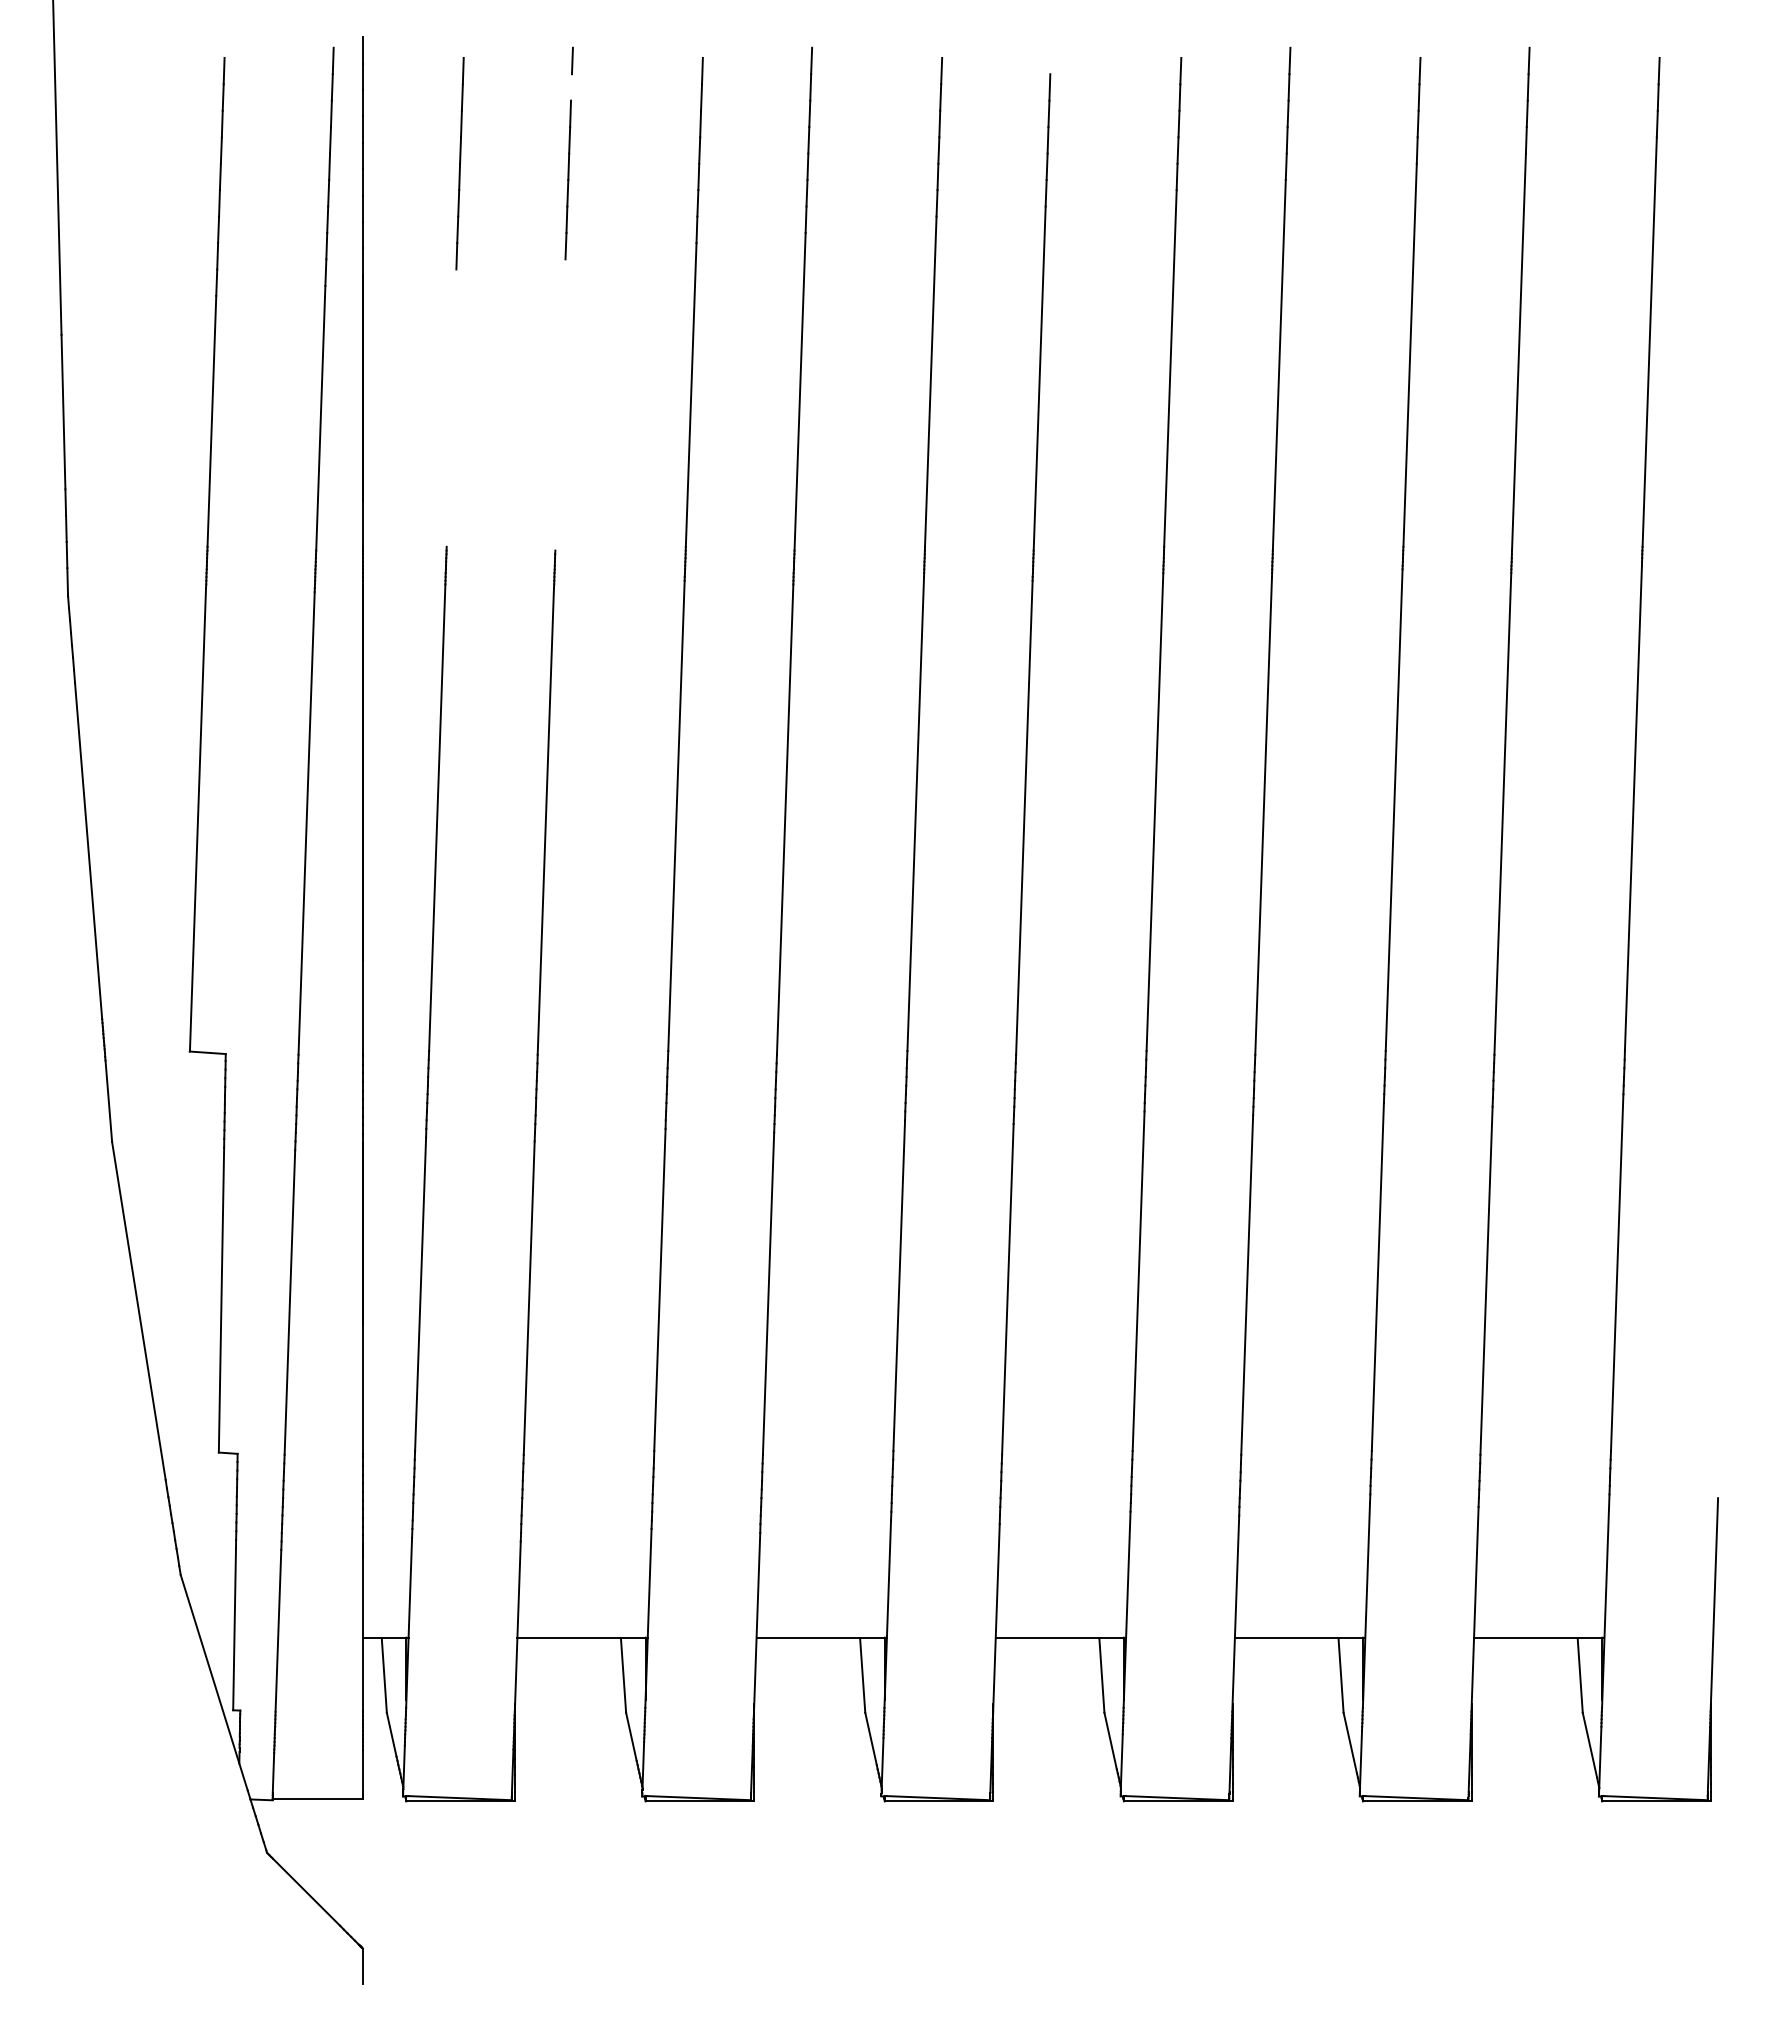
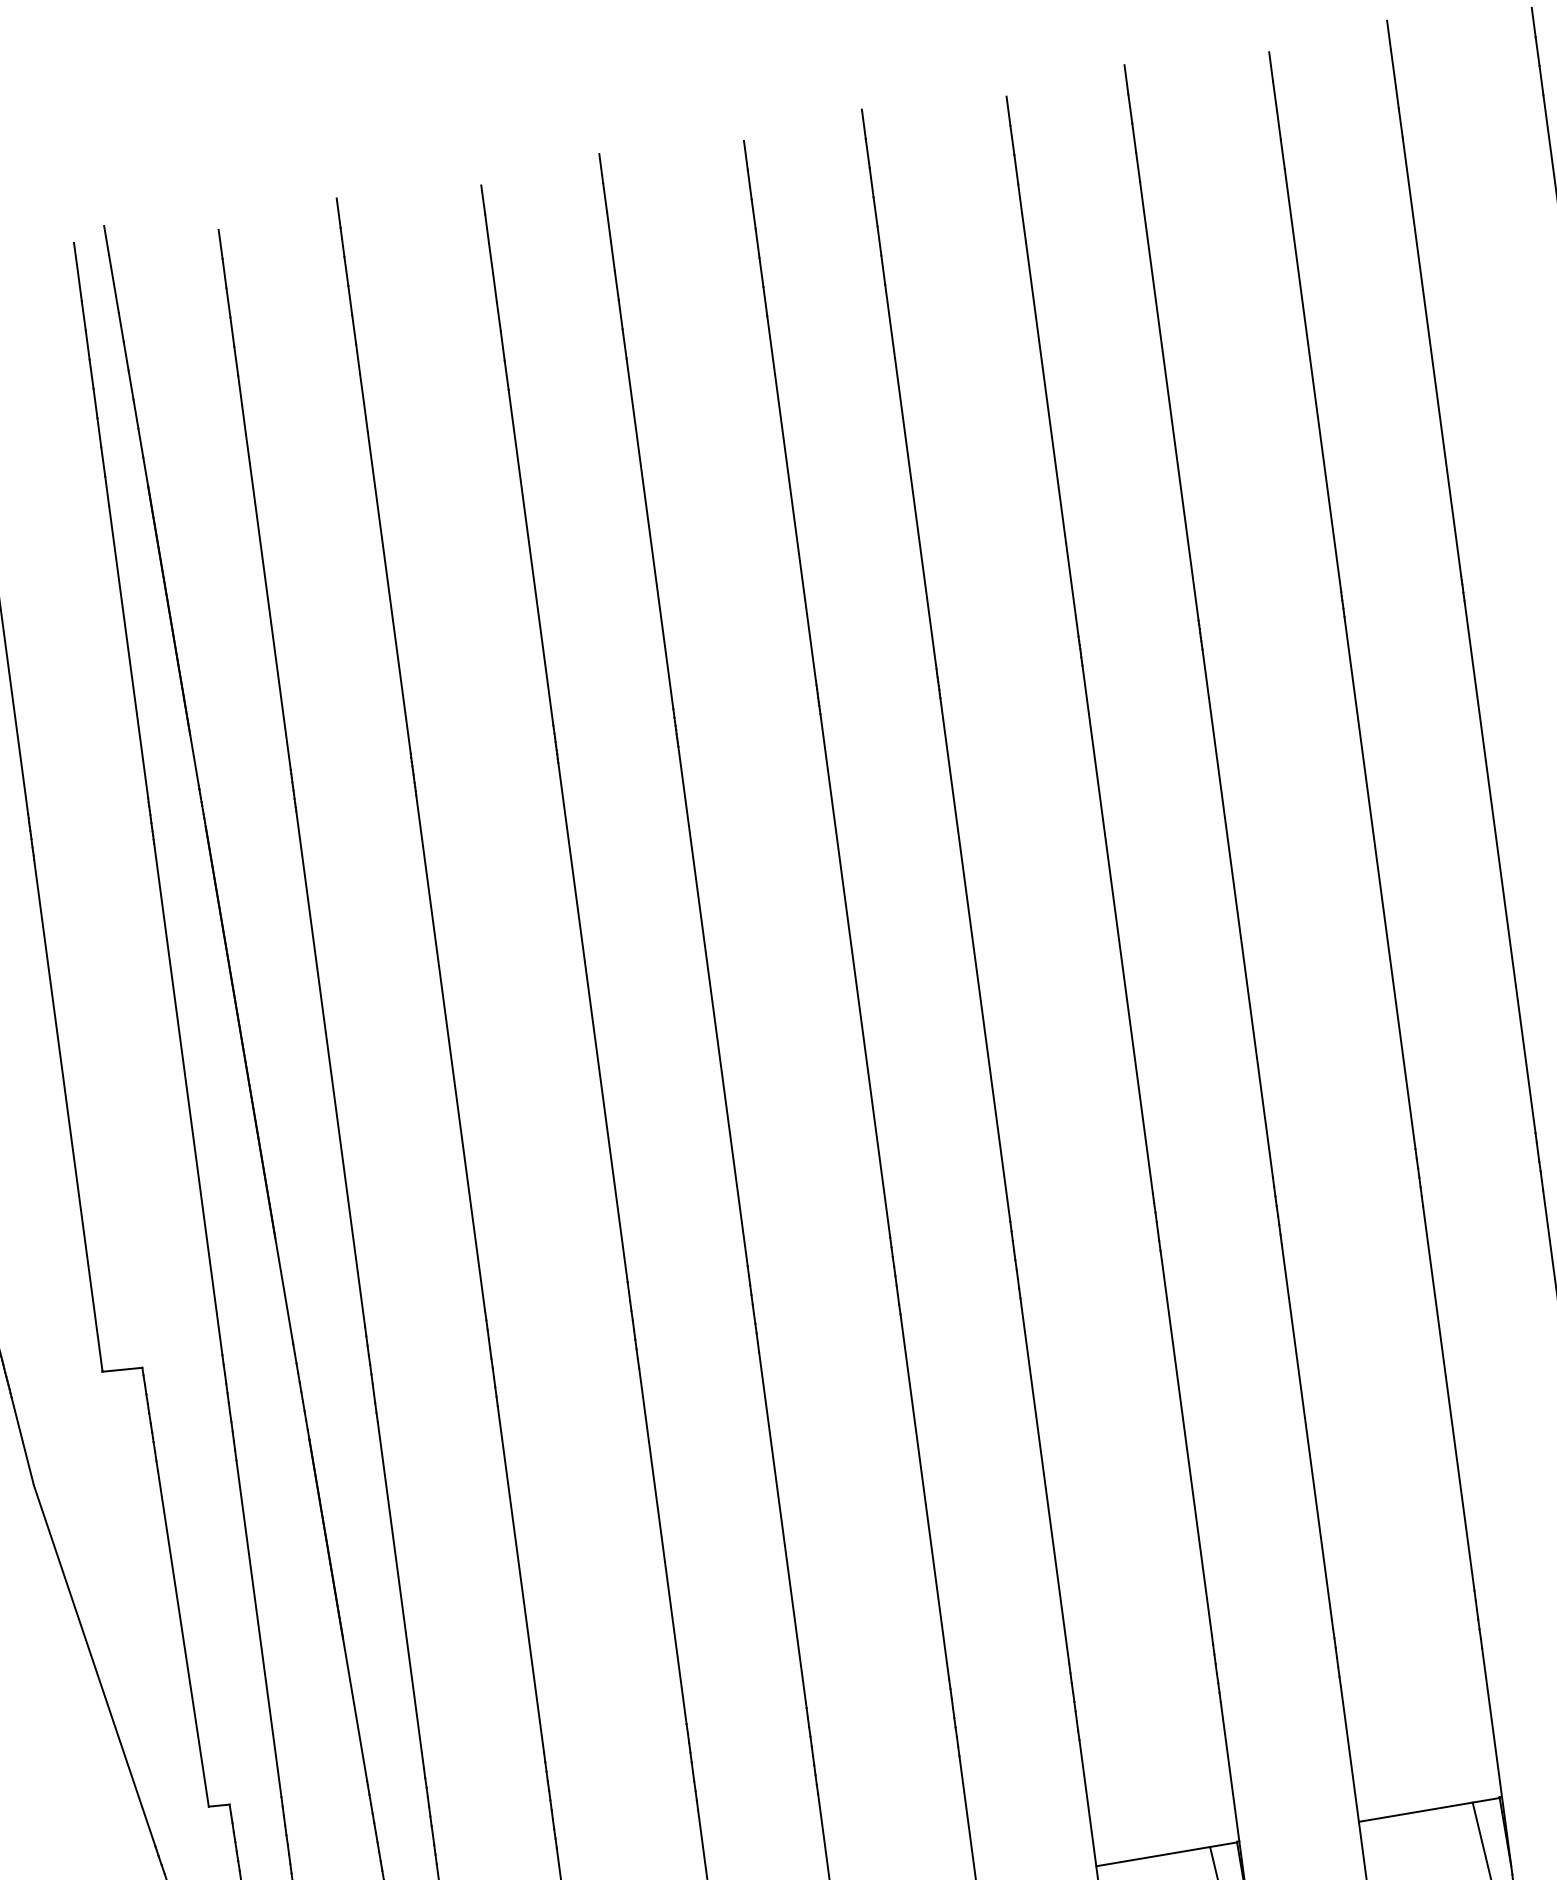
line: (1050, 60) -> (863, 123), added
line: (571, 87) -> (342, 242), added
line: (560, 404) -> (389, 592), added
line: (451, 407) -> (270, 615), added

